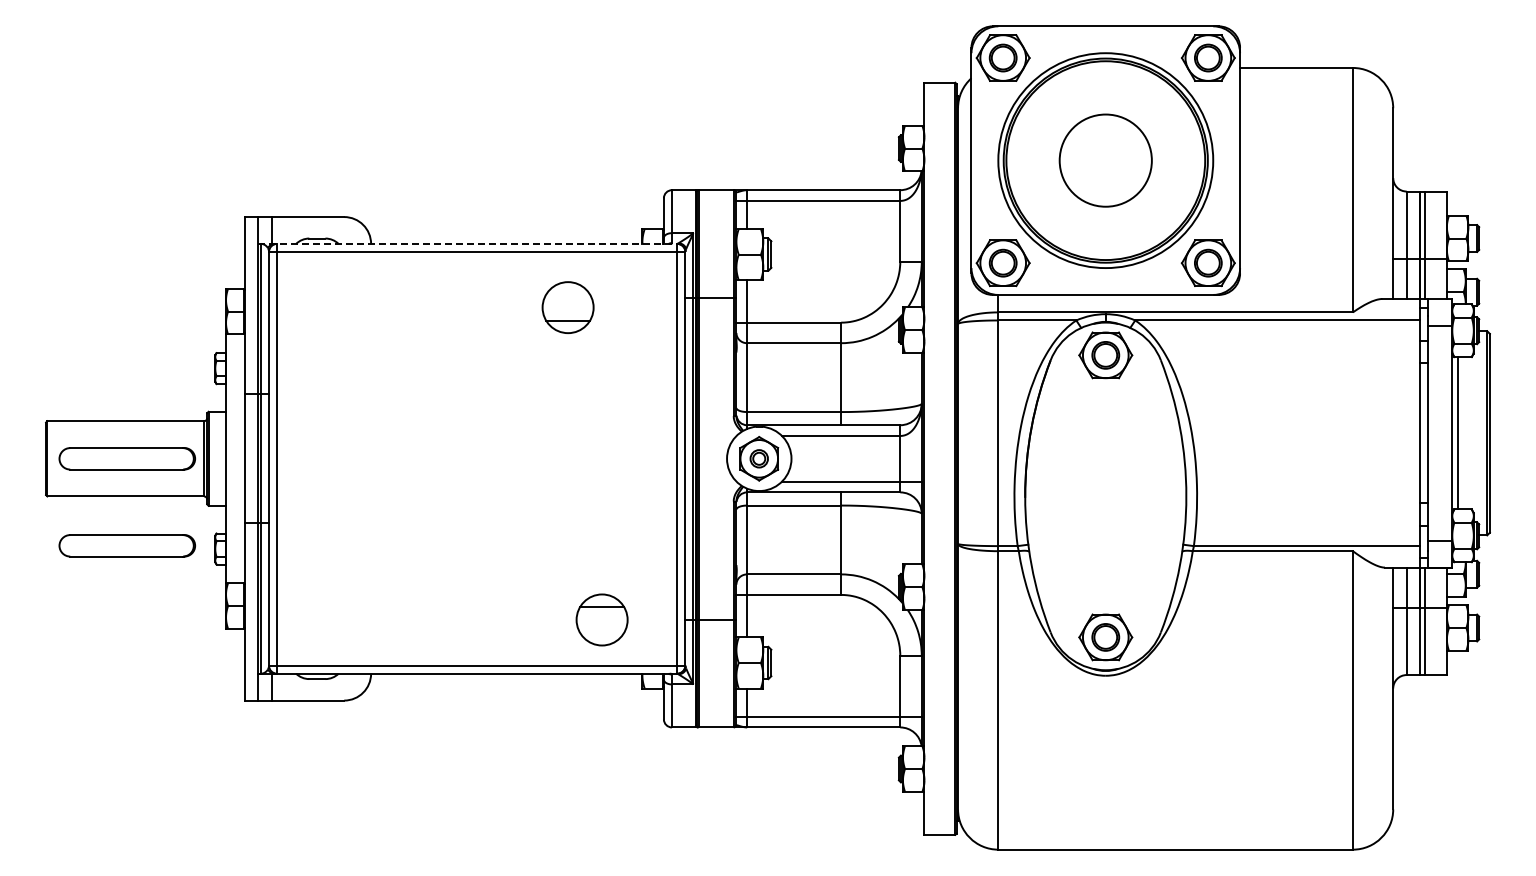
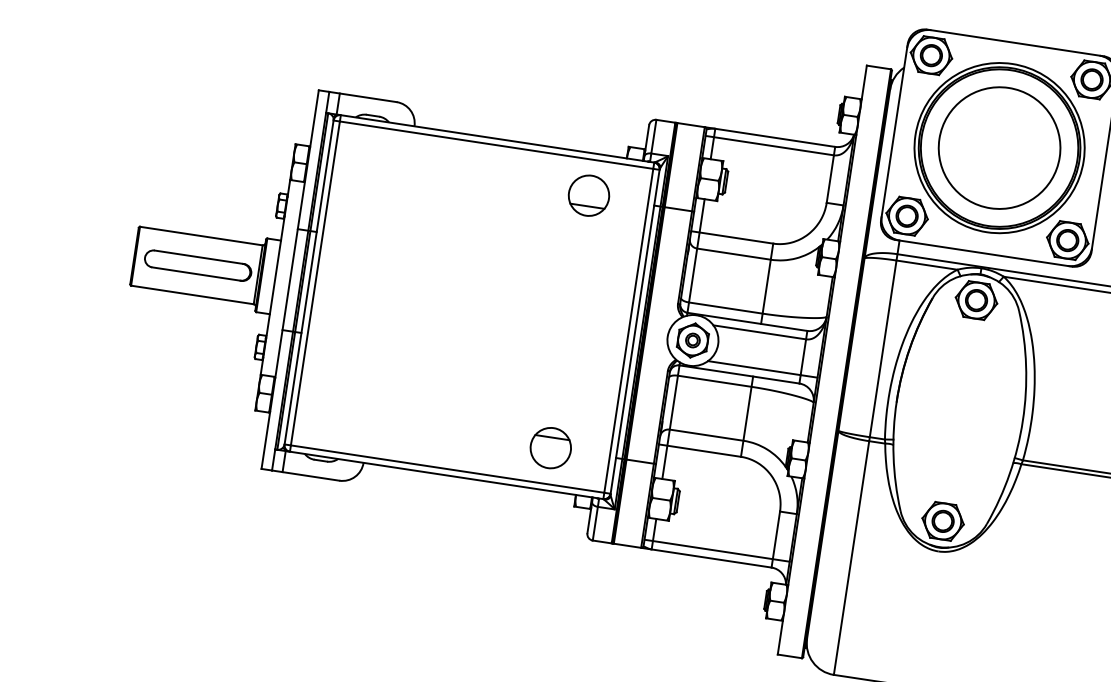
circle: (1105, 160) -> (999, 147), size x1.67
line: (467, 243) -> (490, 137), dashed -> solid
part: (567, 307) -> (588, 195), moved
part: (126, 545) -> (187, 333), removed

